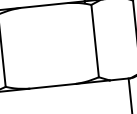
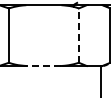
line: (94, 41) -> (78, 35), solid -> dashed
line: (52, 85) -> (43, 65), solid -> dashed

